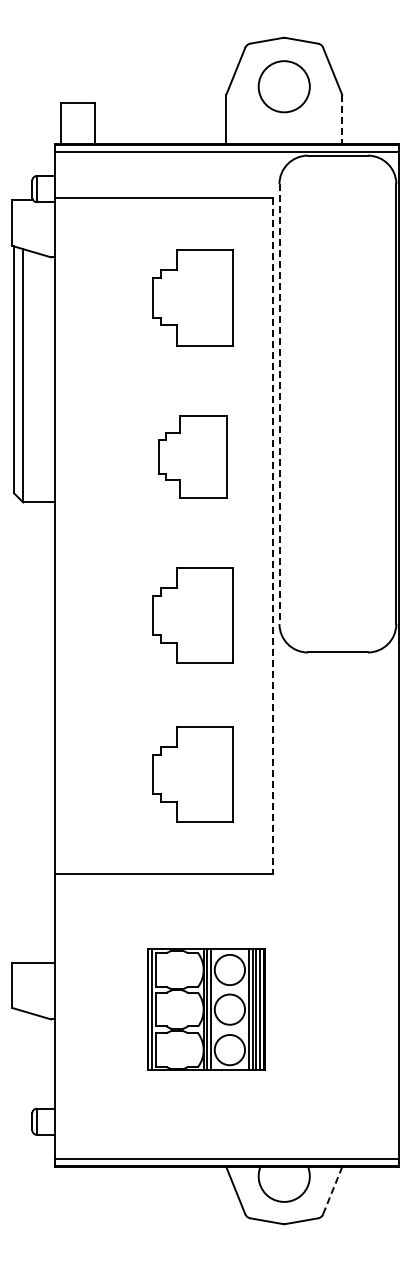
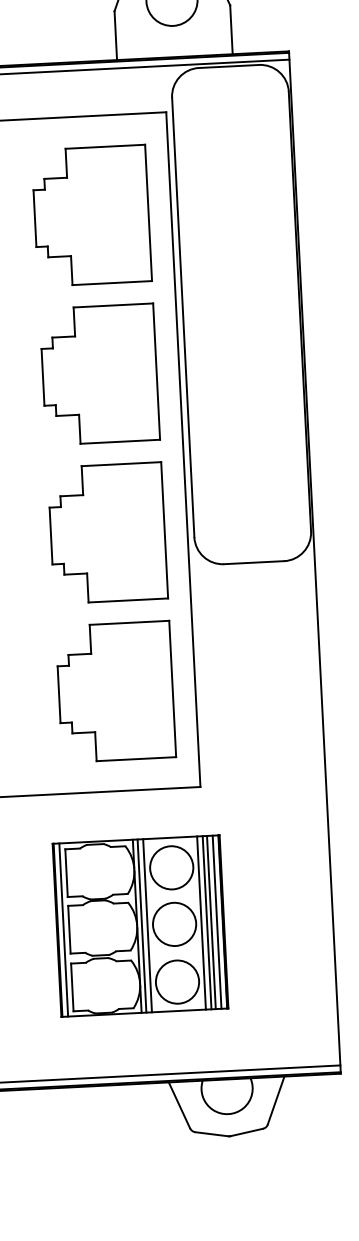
line: (342, 119) -> (231, 30), dashed -> solid
part: (192, 297) -> (90, 215), size x1.43
line: (279, 404) -> (183, 317), dashed -> solid
part: (192, 456) -> (99, 374), size x1.67
line: (272, 536) -> (182, 450), dashed -> solid
part: (192, 615) -> (107, 533), size x1.43
part: (192, 774) -> (115, 691), size x1.43
part: (205, 1009) -> (139, 925), size x1.43
line: (332, 1190) -> (275, 1100), dashed -> solid

